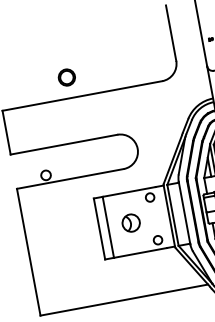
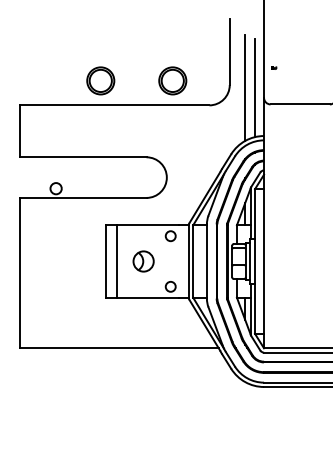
line: (198, 58) -> (255, 87), added
line: (189, 60) -> (245, 87), added
part: (127, 65) -> (172, 80), added
part: (66, 77) -> (100, 80), size x1.43

